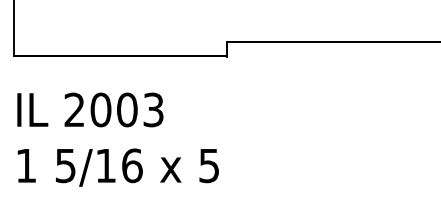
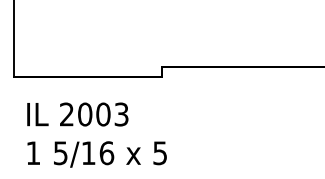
text: (117, 138) -> (96, 134), moved

